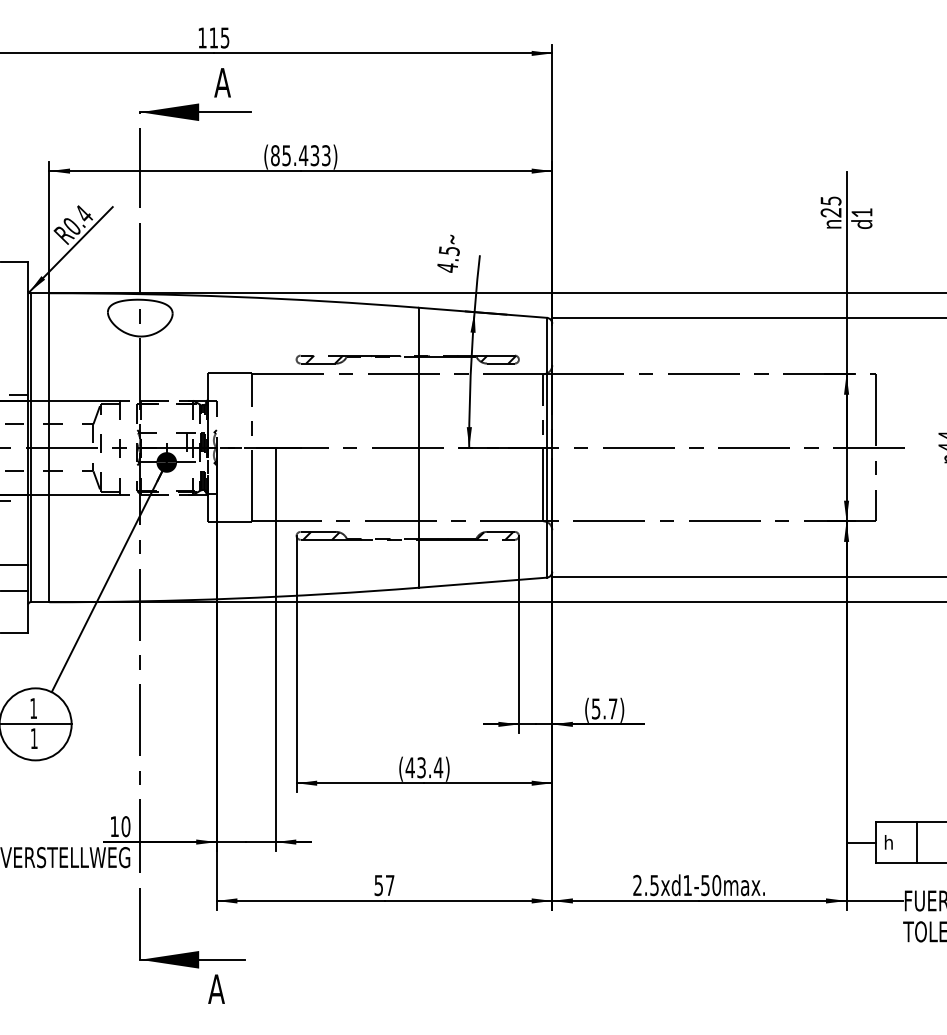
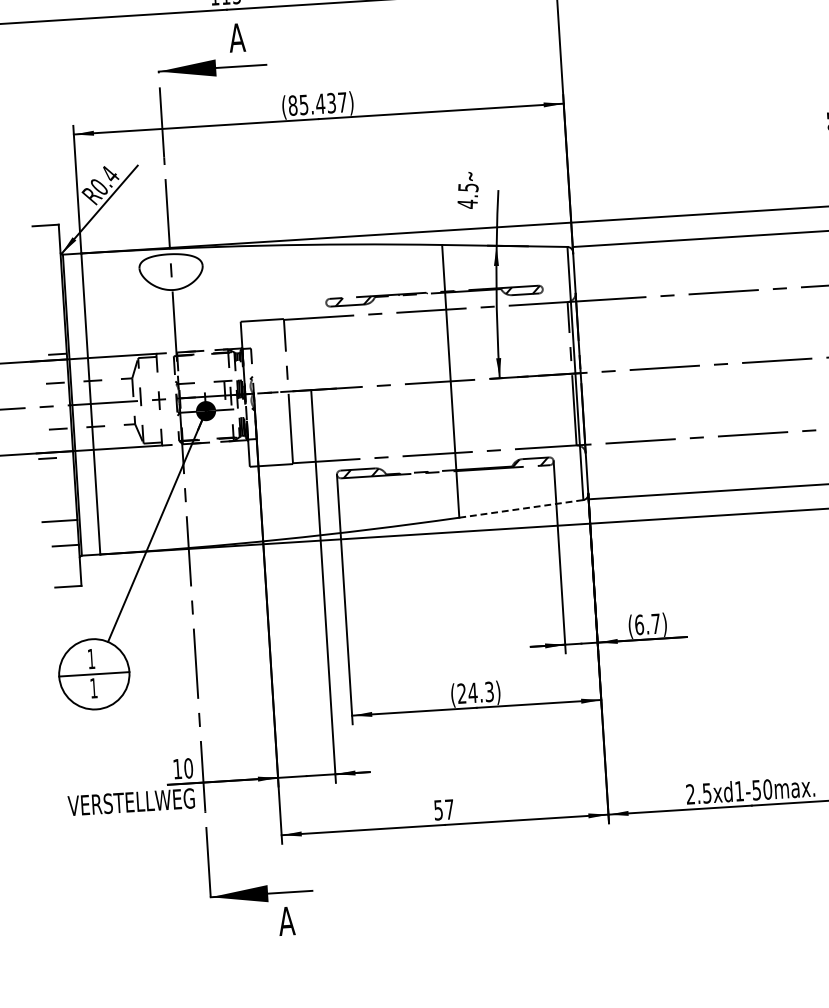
text: (326, 155) -> (342, 102), (85.433) -> (85.437)
line: (483, 582) -> (521, 508), solid -> dashed
text: (595, 708) -> (638, 624), (5.7) -> (6.7)
text: (424, 767) -> (475, 692), (43.4) -> (24.3)

